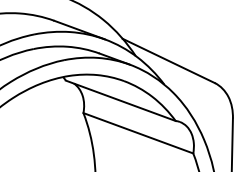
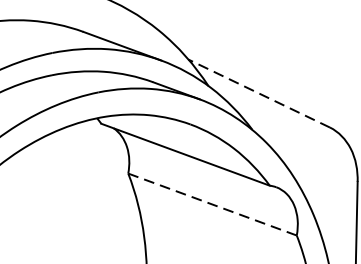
line: (168, 60) -> (258, 92), solid -> dashed
line: (138, 133) -> (212, 204), solid -> dashed

